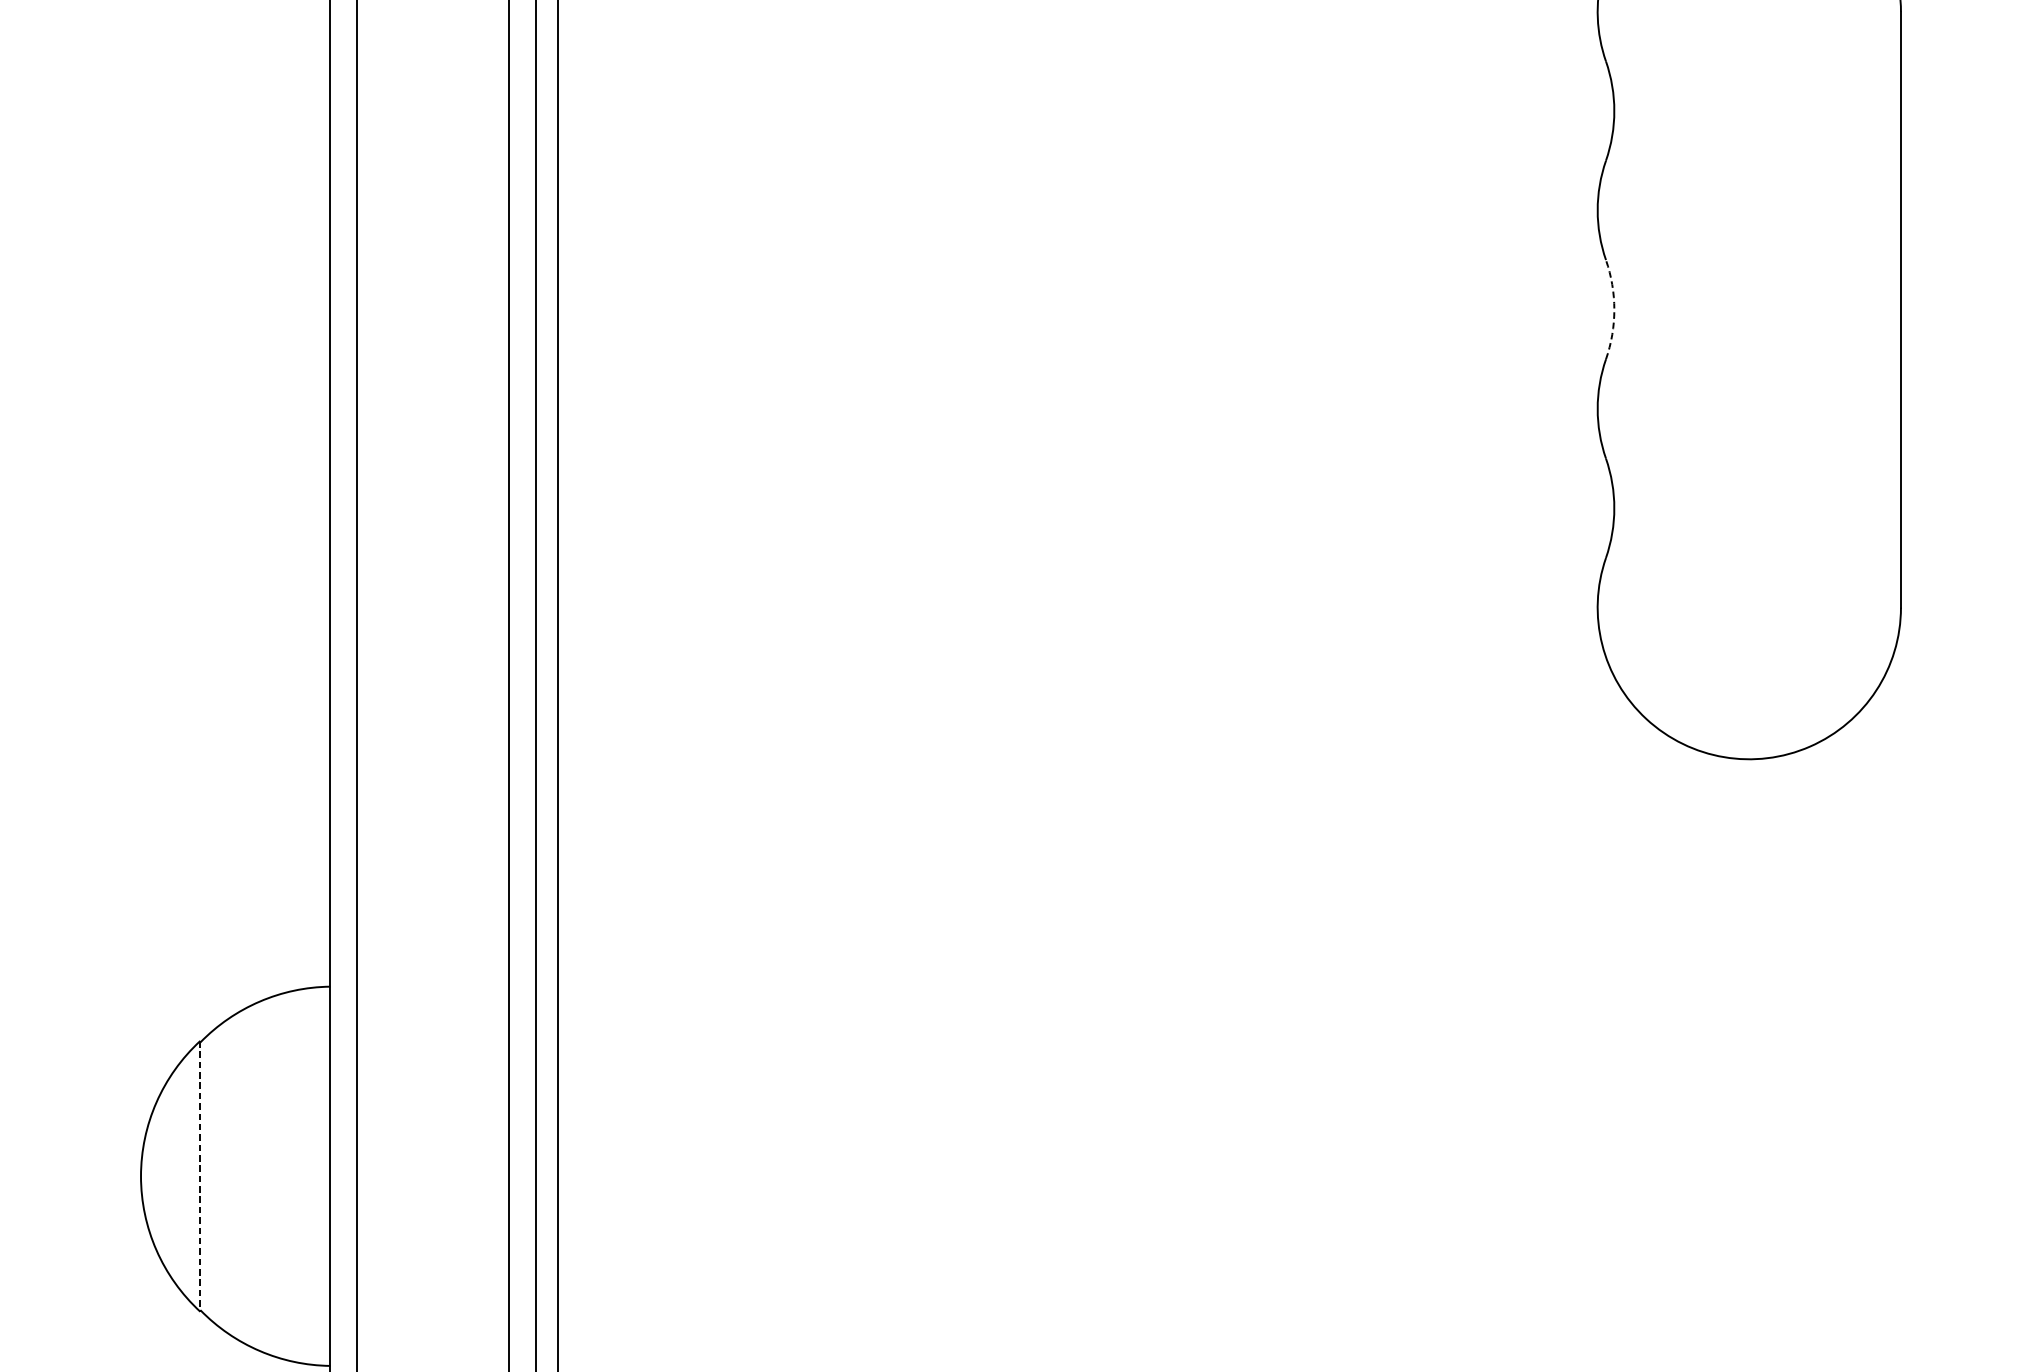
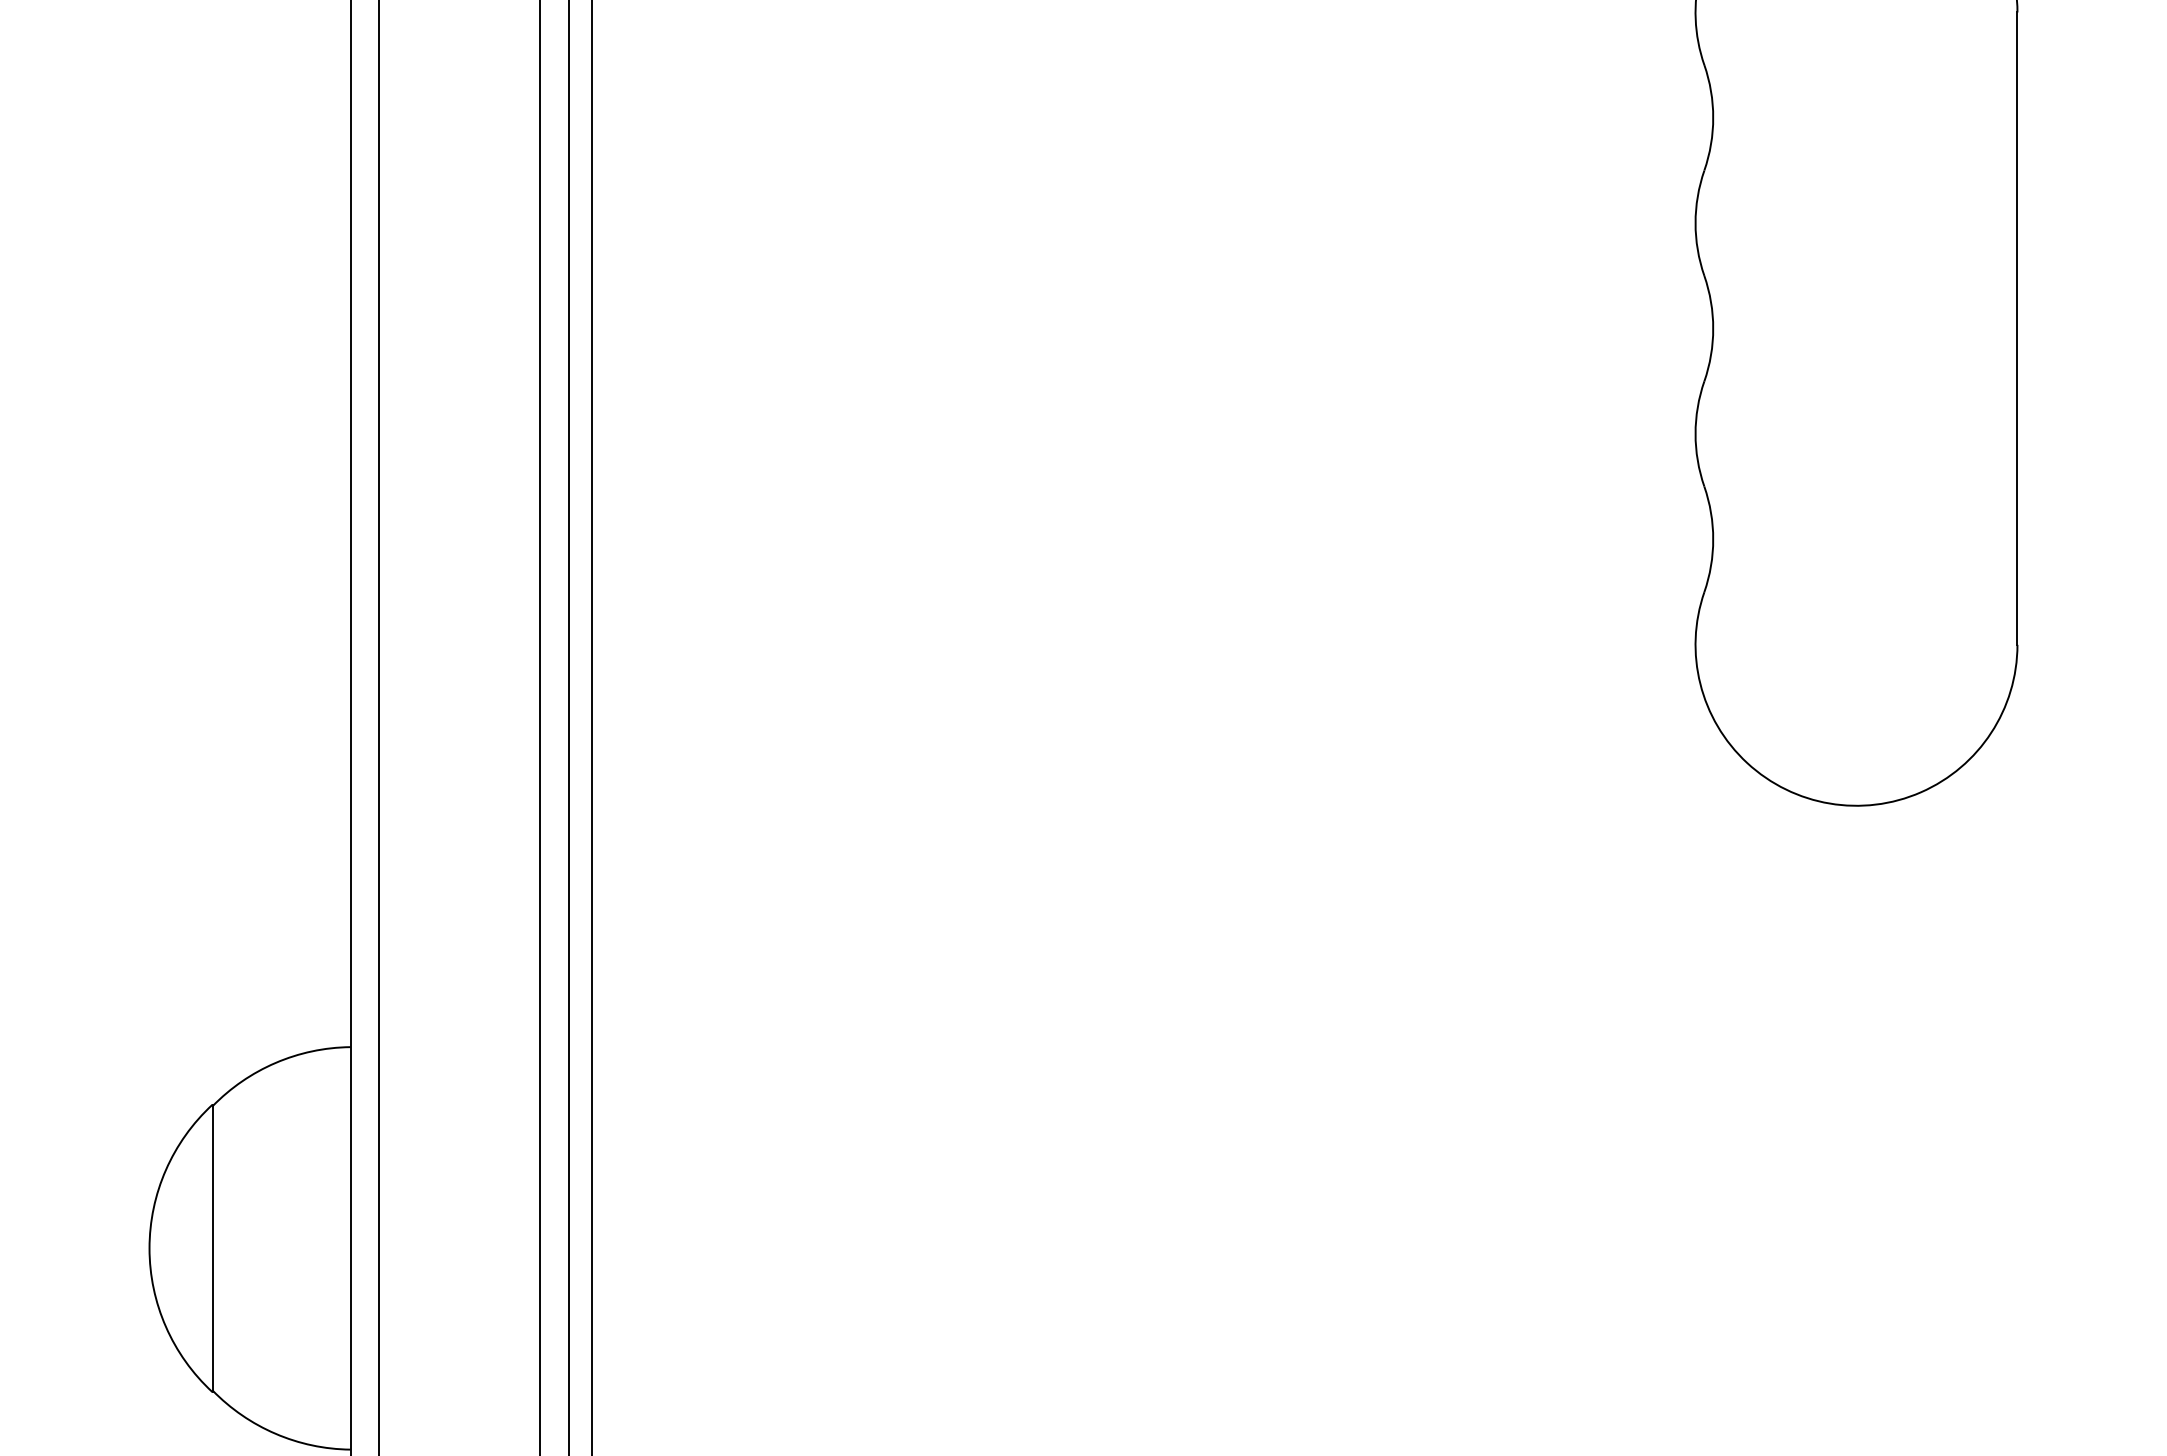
arc: (1614, 309) -> (1713, 328), dashed -> solid
line: (200, 1176) -> (212, 1248), dashed -> solid

